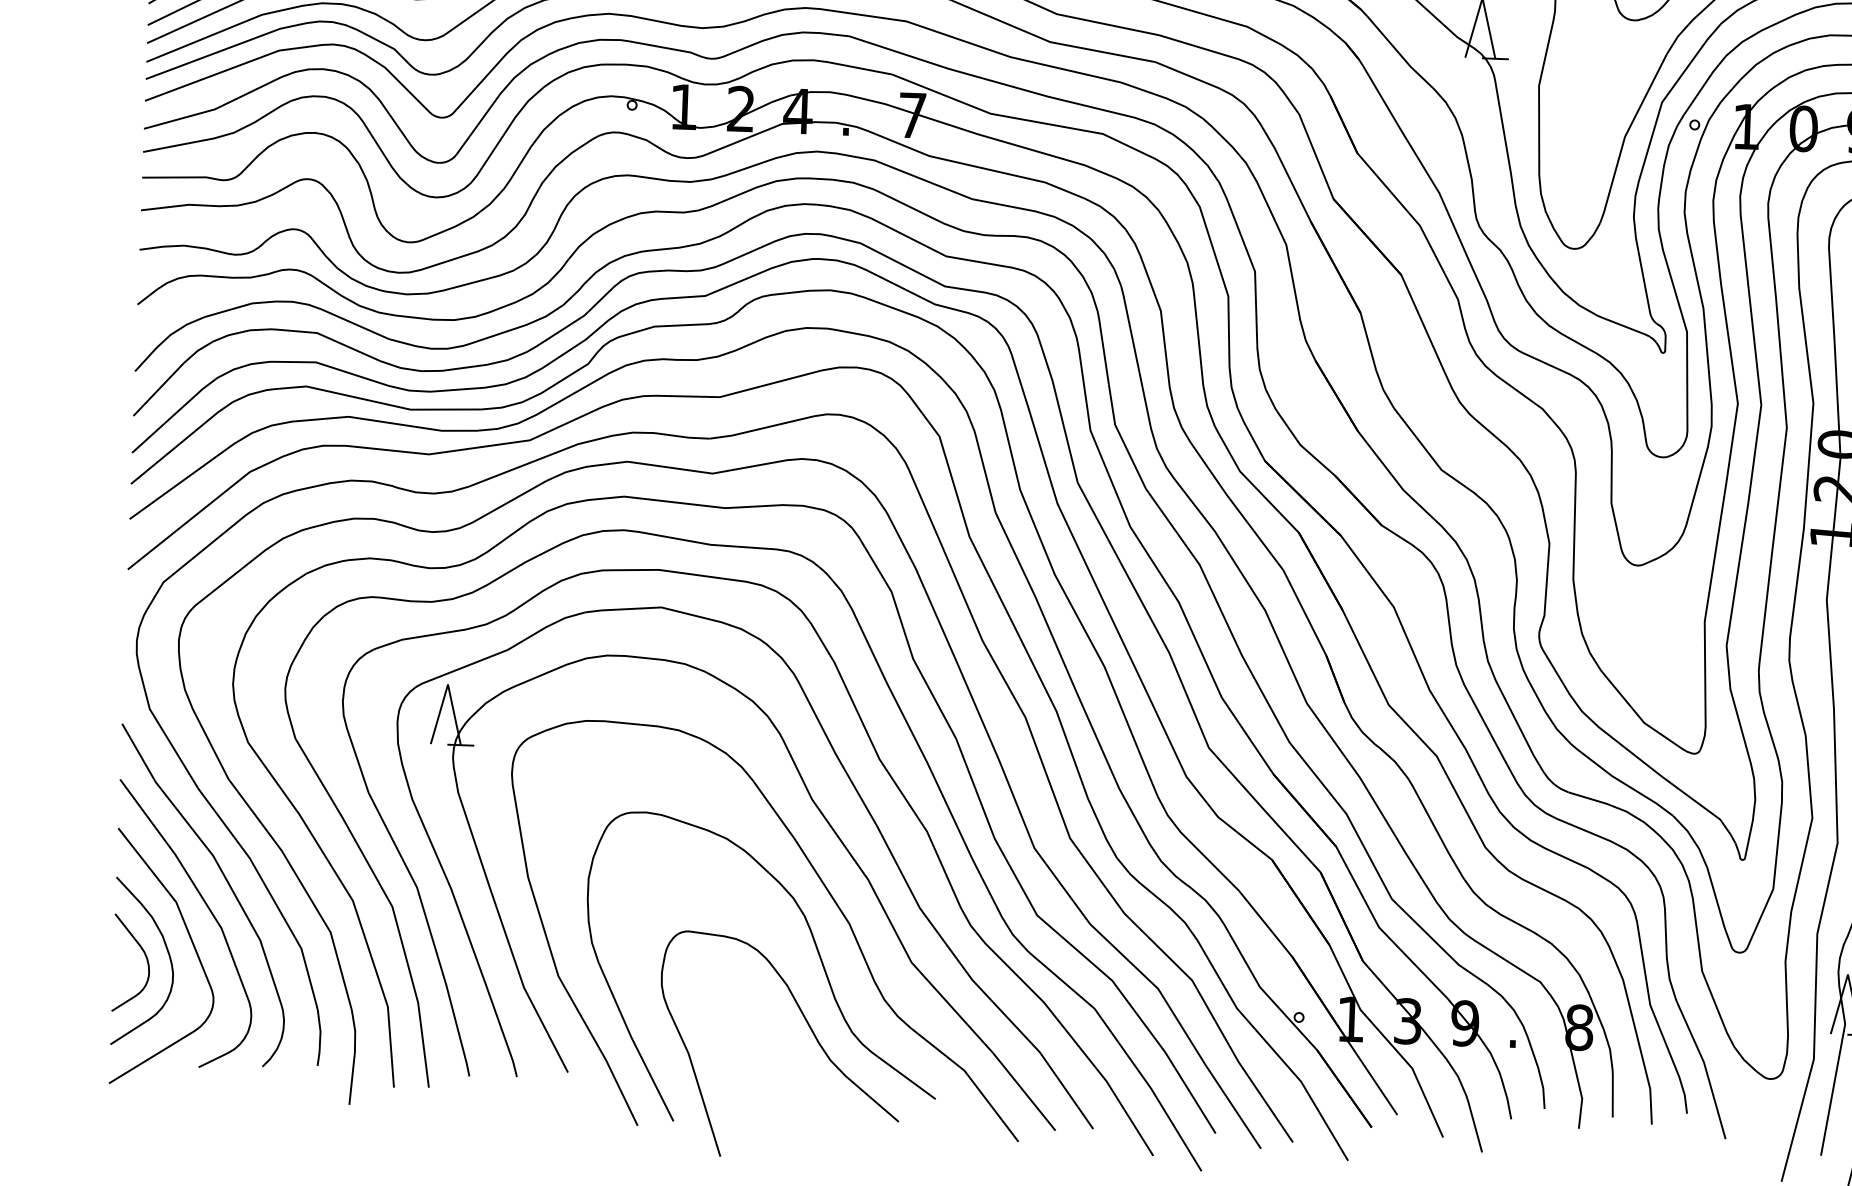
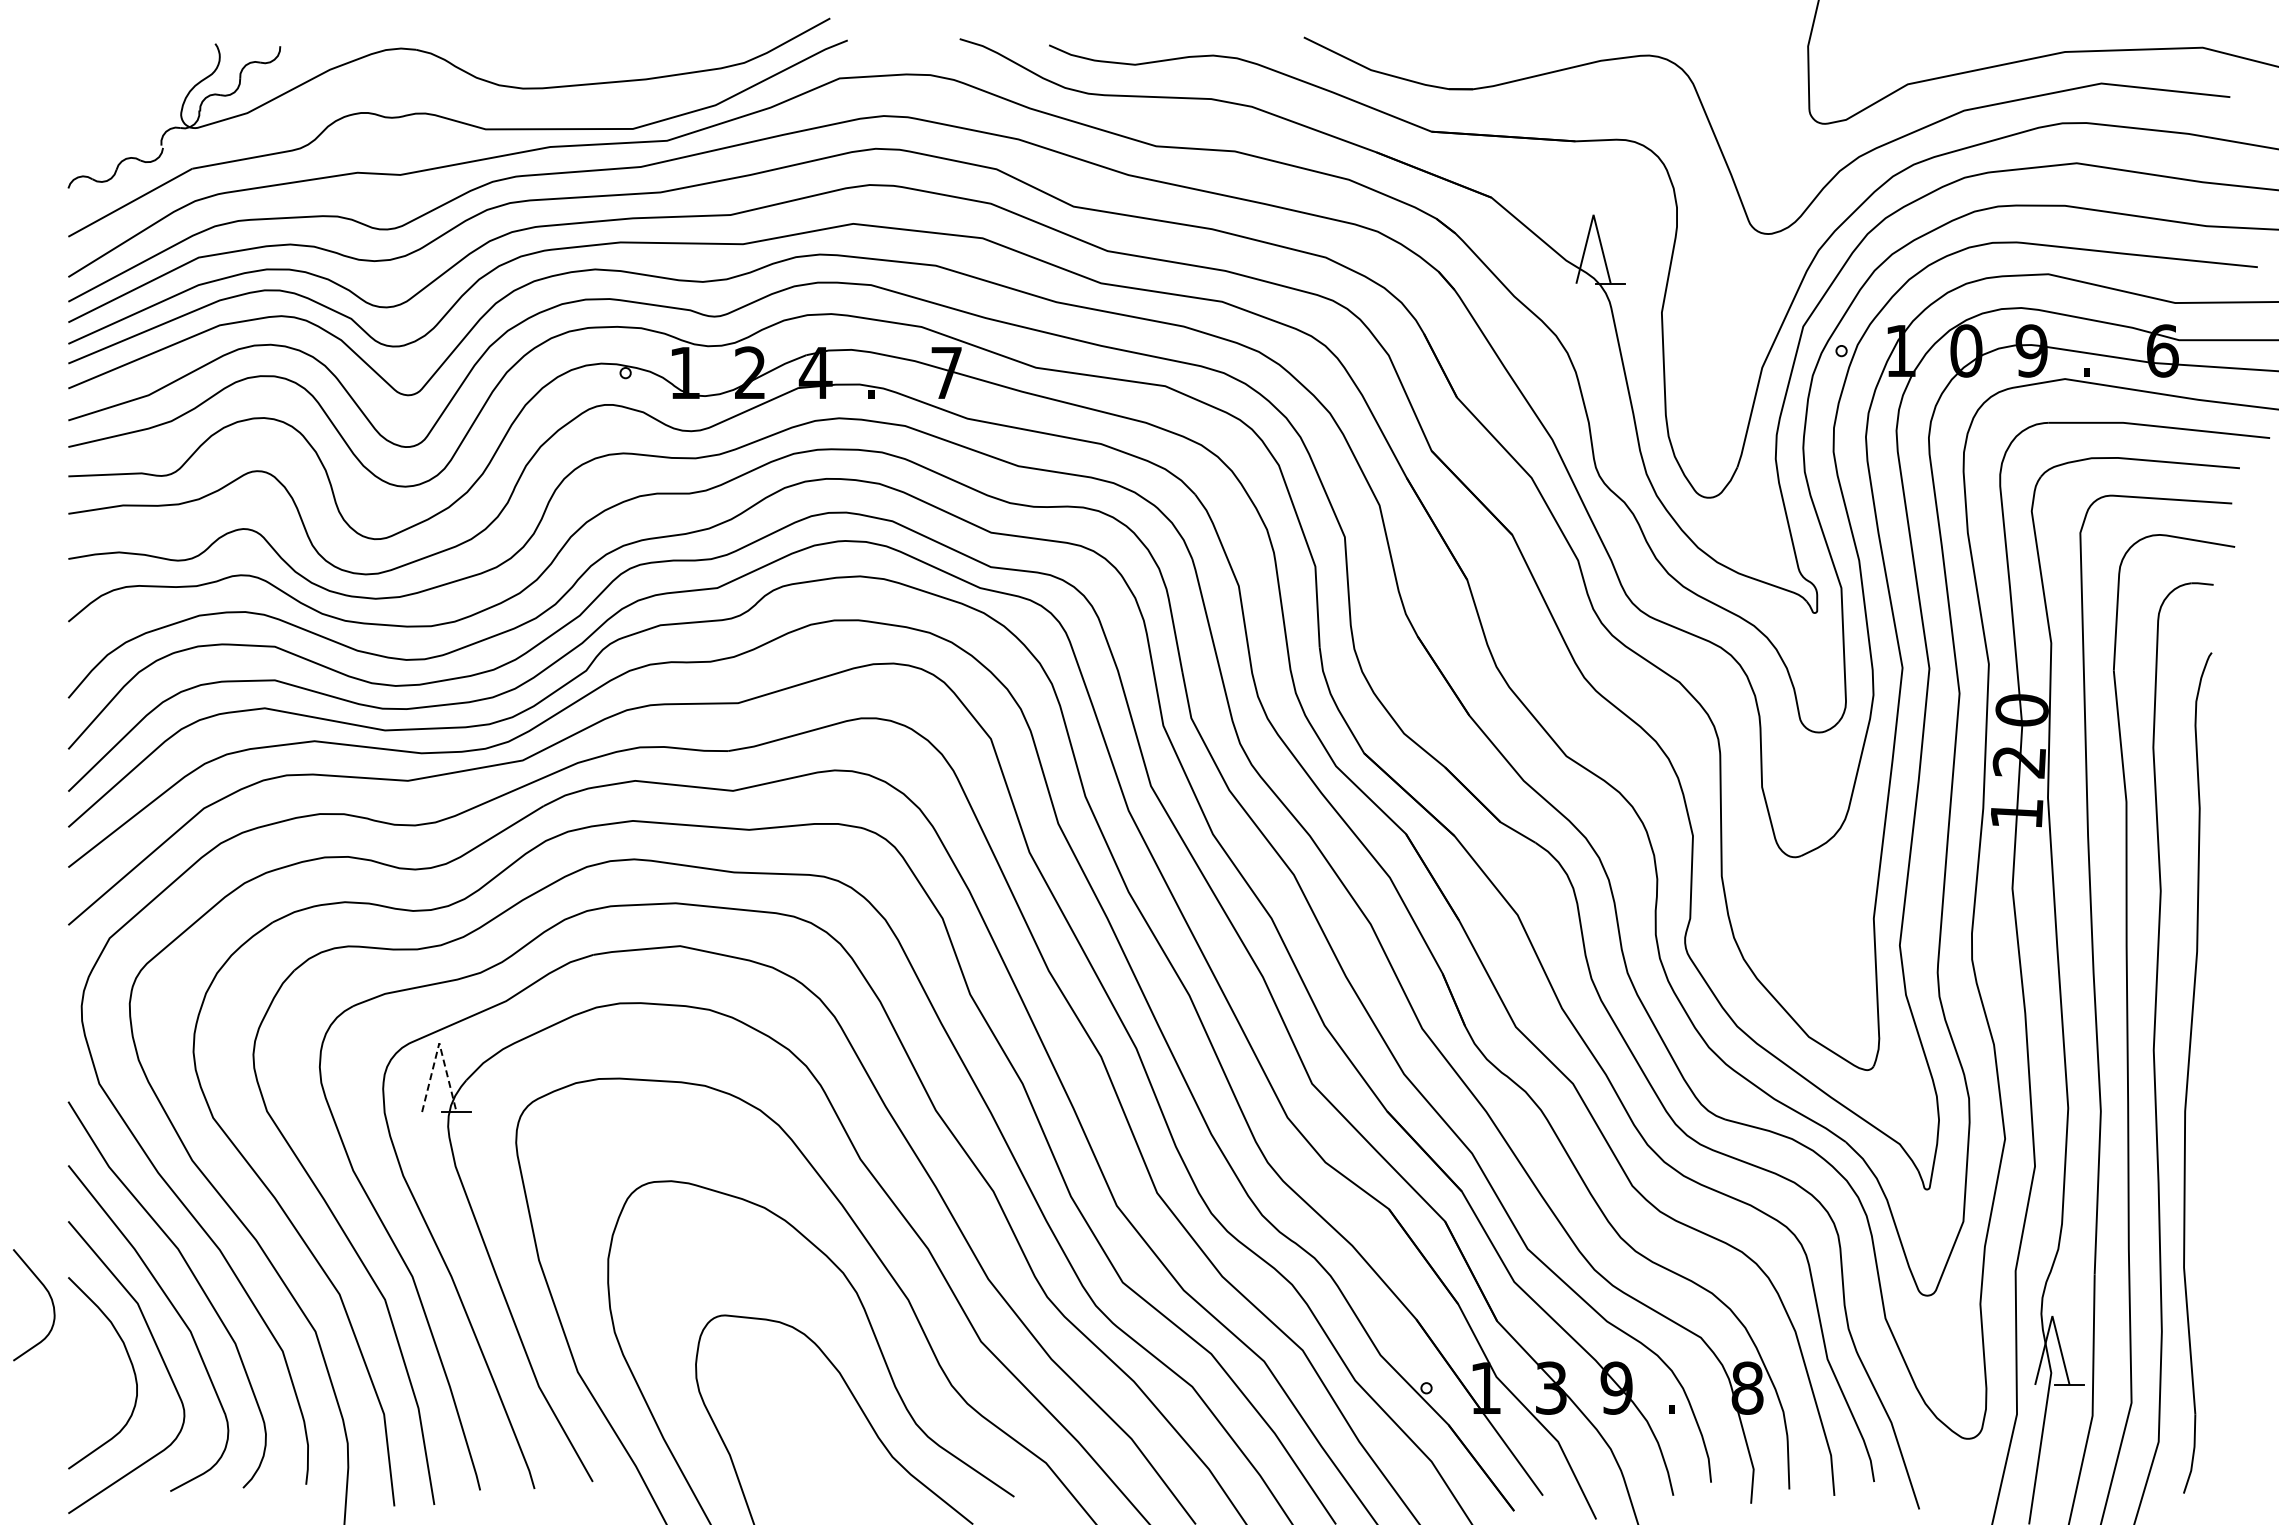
line: (448, 684) -> (439, 1043), solid -> dashed
curve: (146, 958) -> (50, 1299), moved

